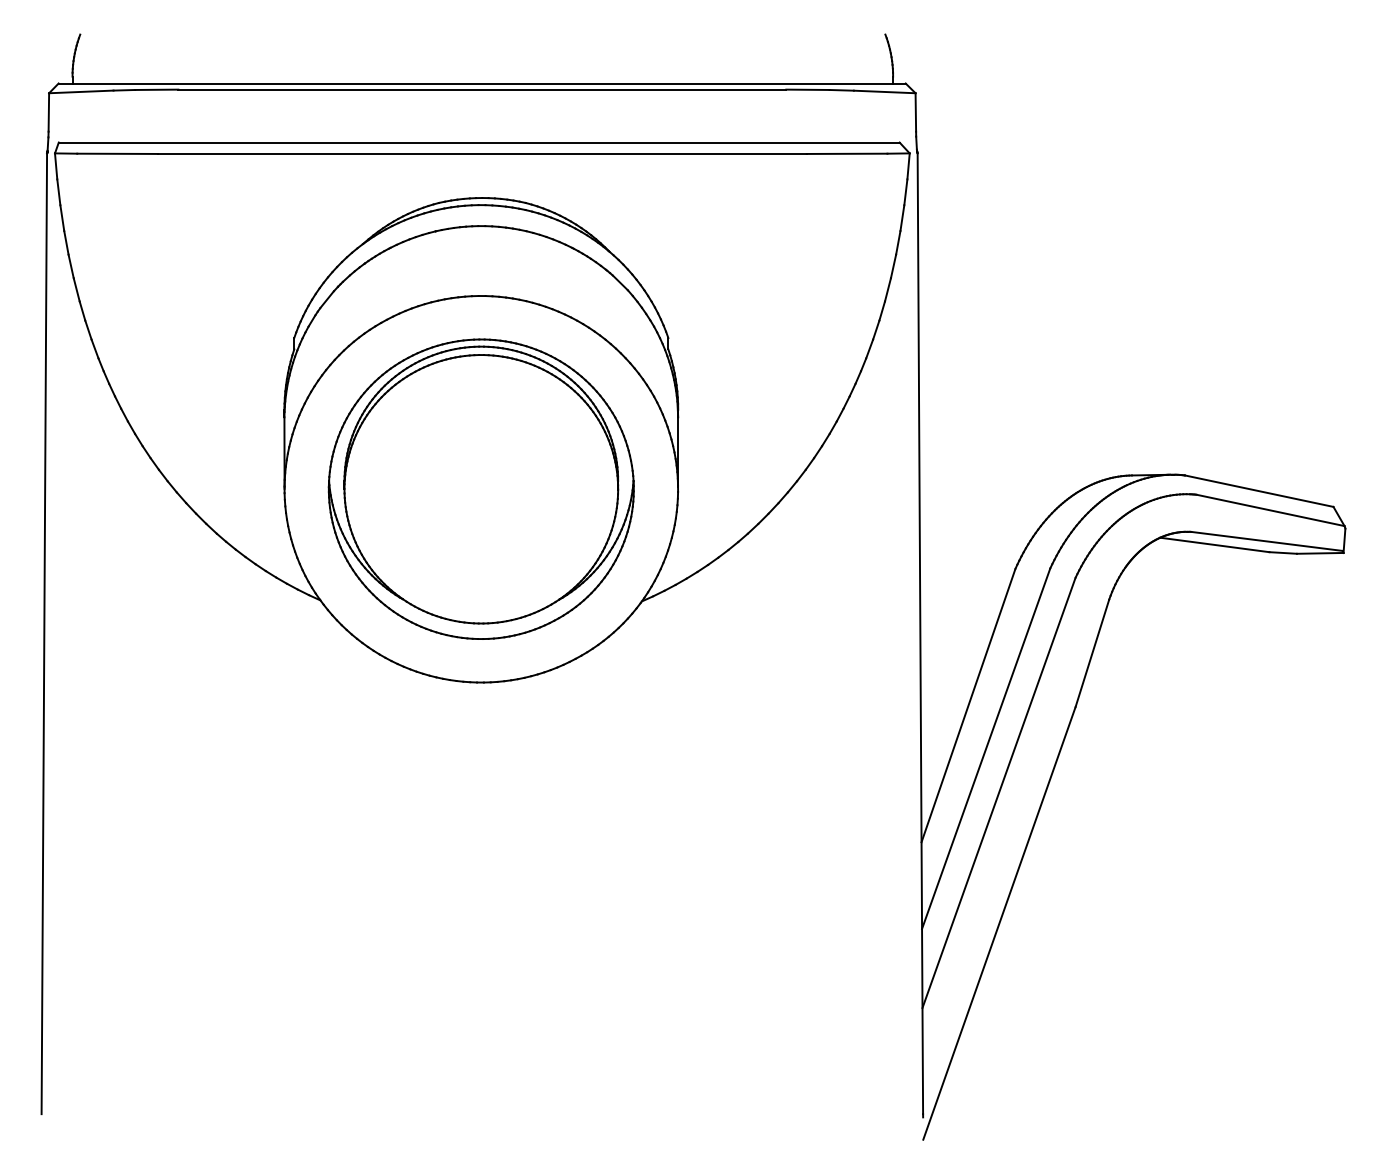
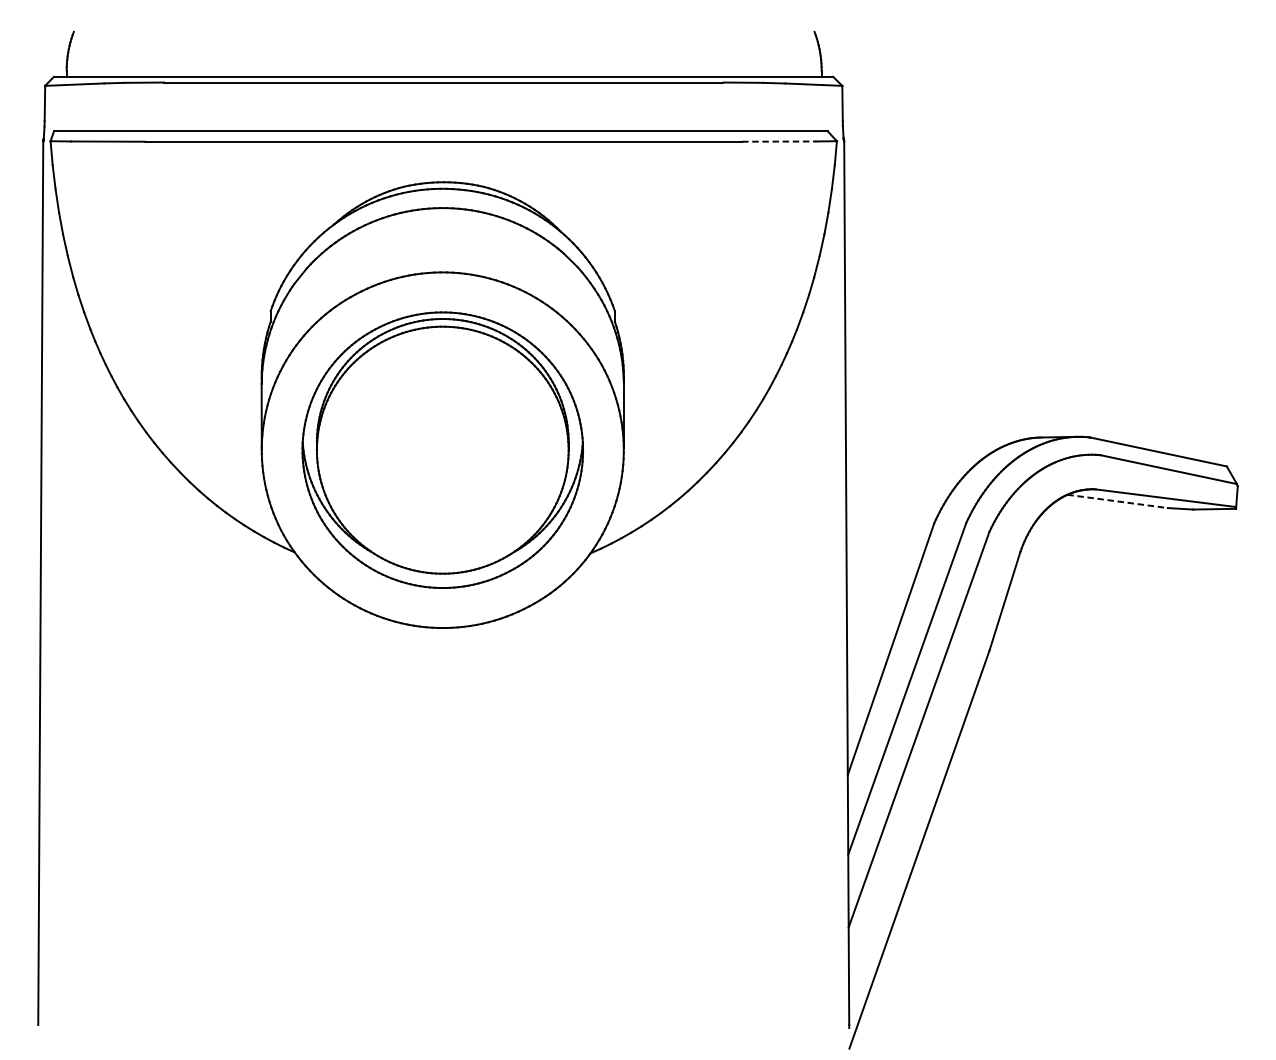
line: (847, 153) -> (779, 141), solid -> dashed
line: (1215, 545) -> (1118, 501), solid -> dashed

